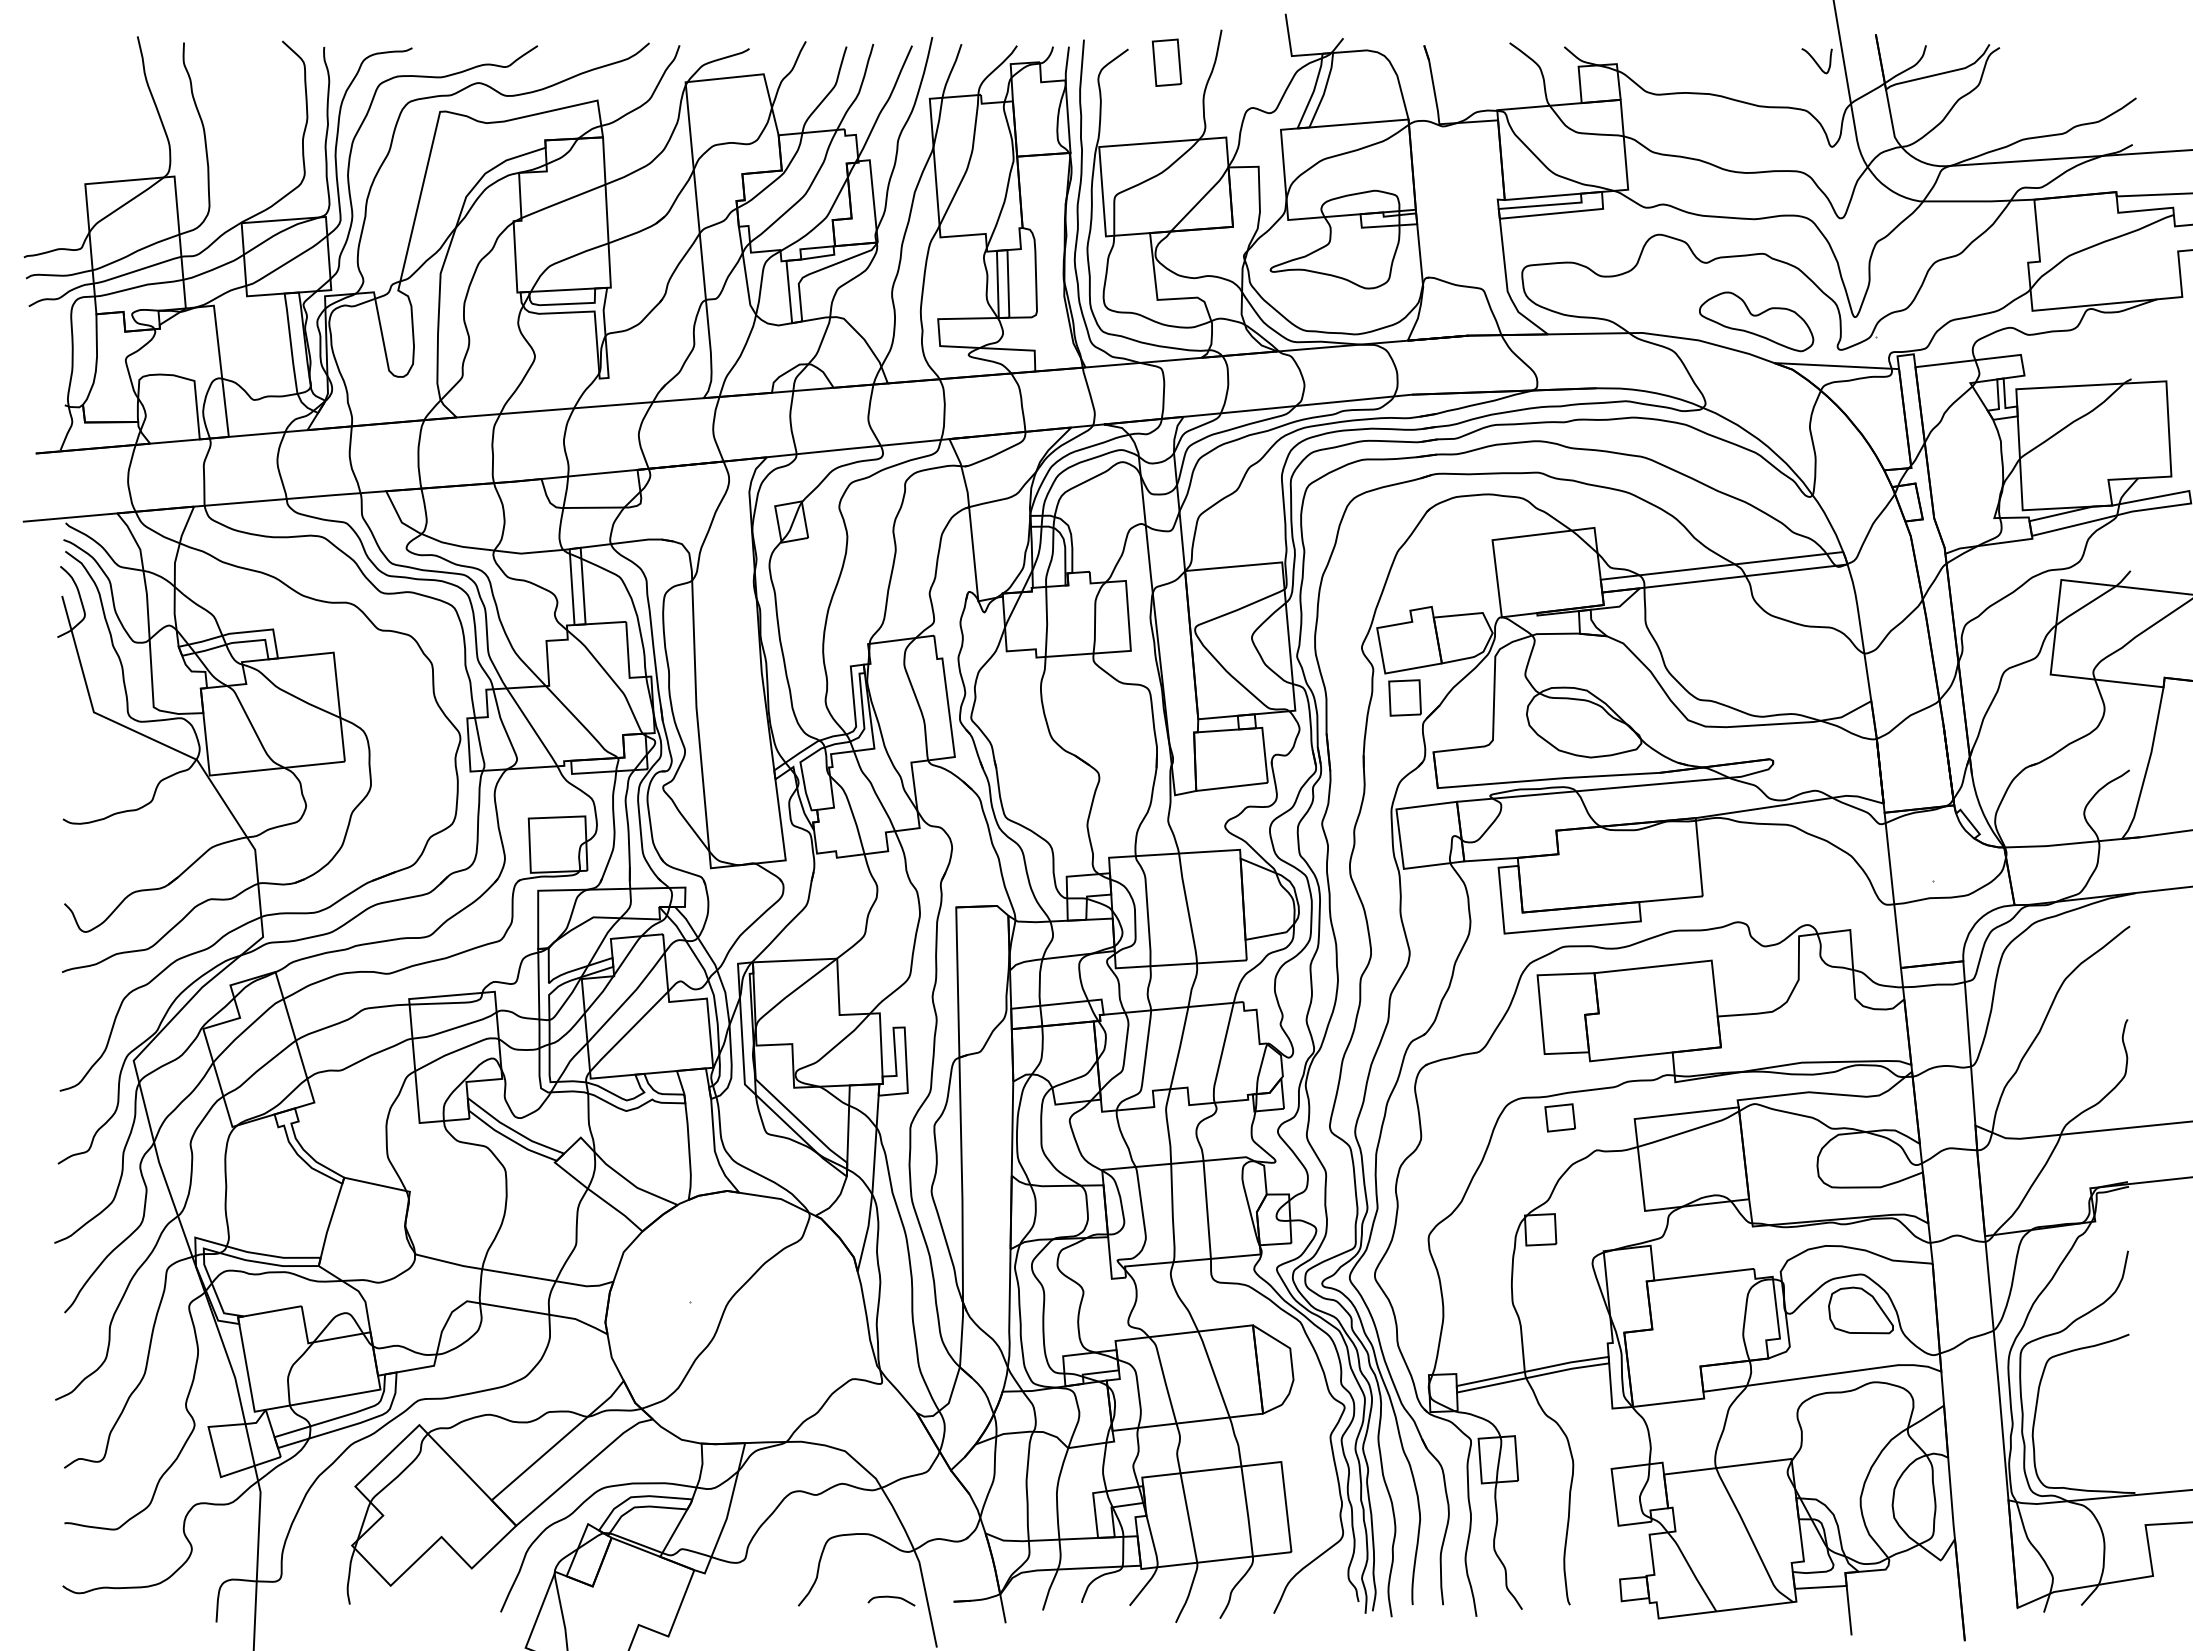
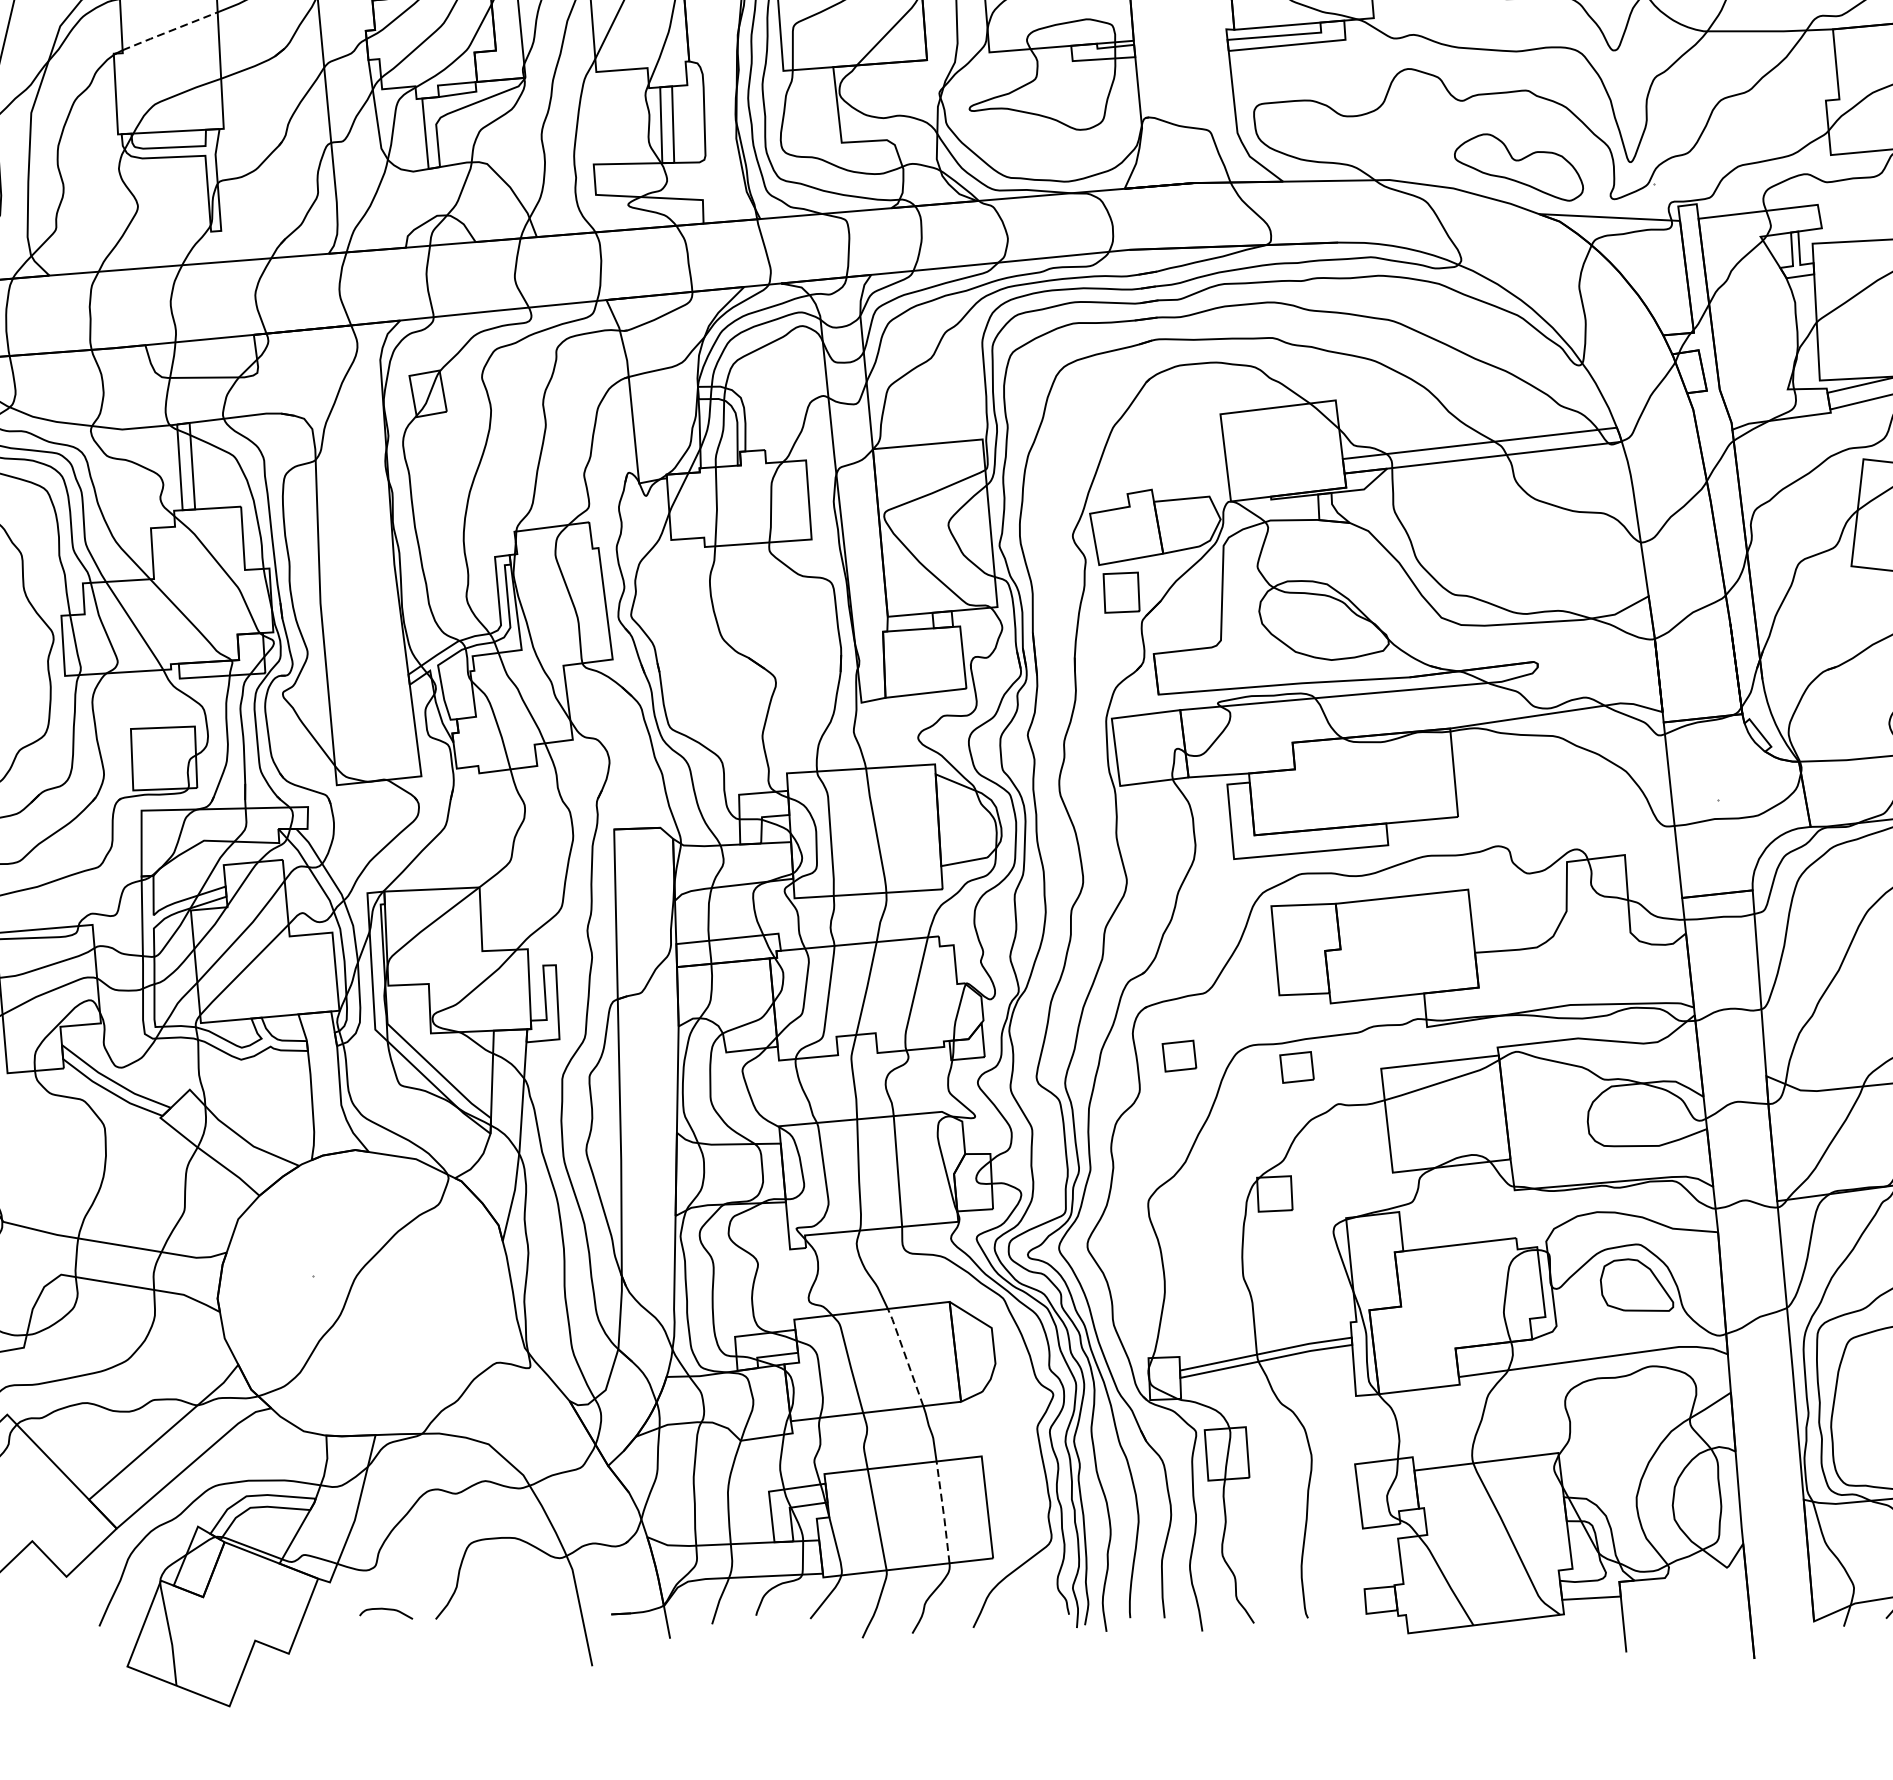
line: (562, 201) -> (169, 31), solid -> dashed
part: (1455, 1107) -> (1178, 1055), added
line: (1214, 1373) -> (906, 1356), solid -> dashed
line: (1247, 1511) -> (943, 1512), solid -> dashed
curve: (893, 1598) -> (388, 1610), moved

